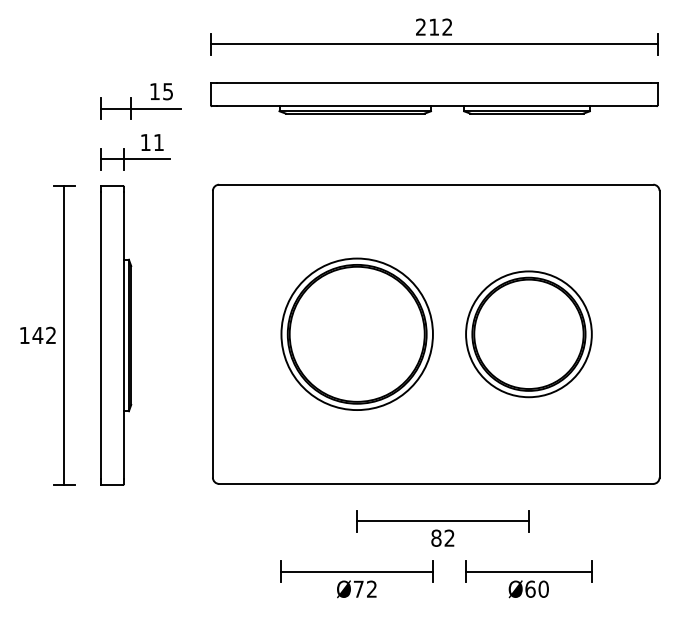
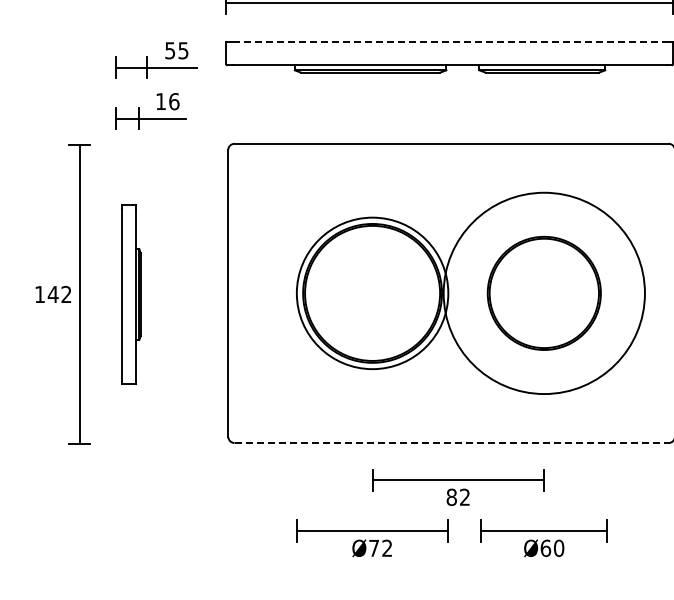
line: (434, 83) -> (449, 42), solid -> dashed
text: (154, 91) -> (169, 50), 15 -> 55
text: (158, 142) -> (173, 101), 11 -> 16
circle: (528, 334) -> (543, 293), size x1.6
part: (116, 335) -> (131, 294), size x0.6
line: (436, 483) -> (451, 442), solid -> dashed

